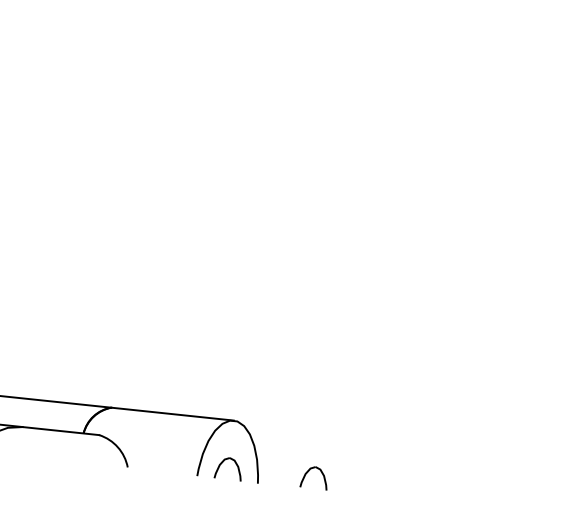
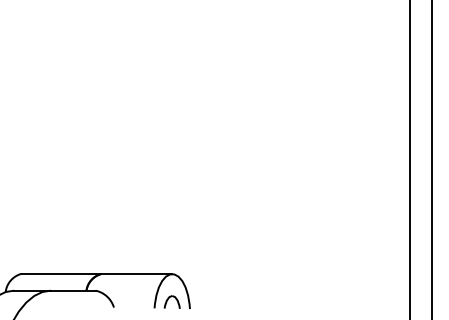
part: (313, 476) -> (221, 301), removed

